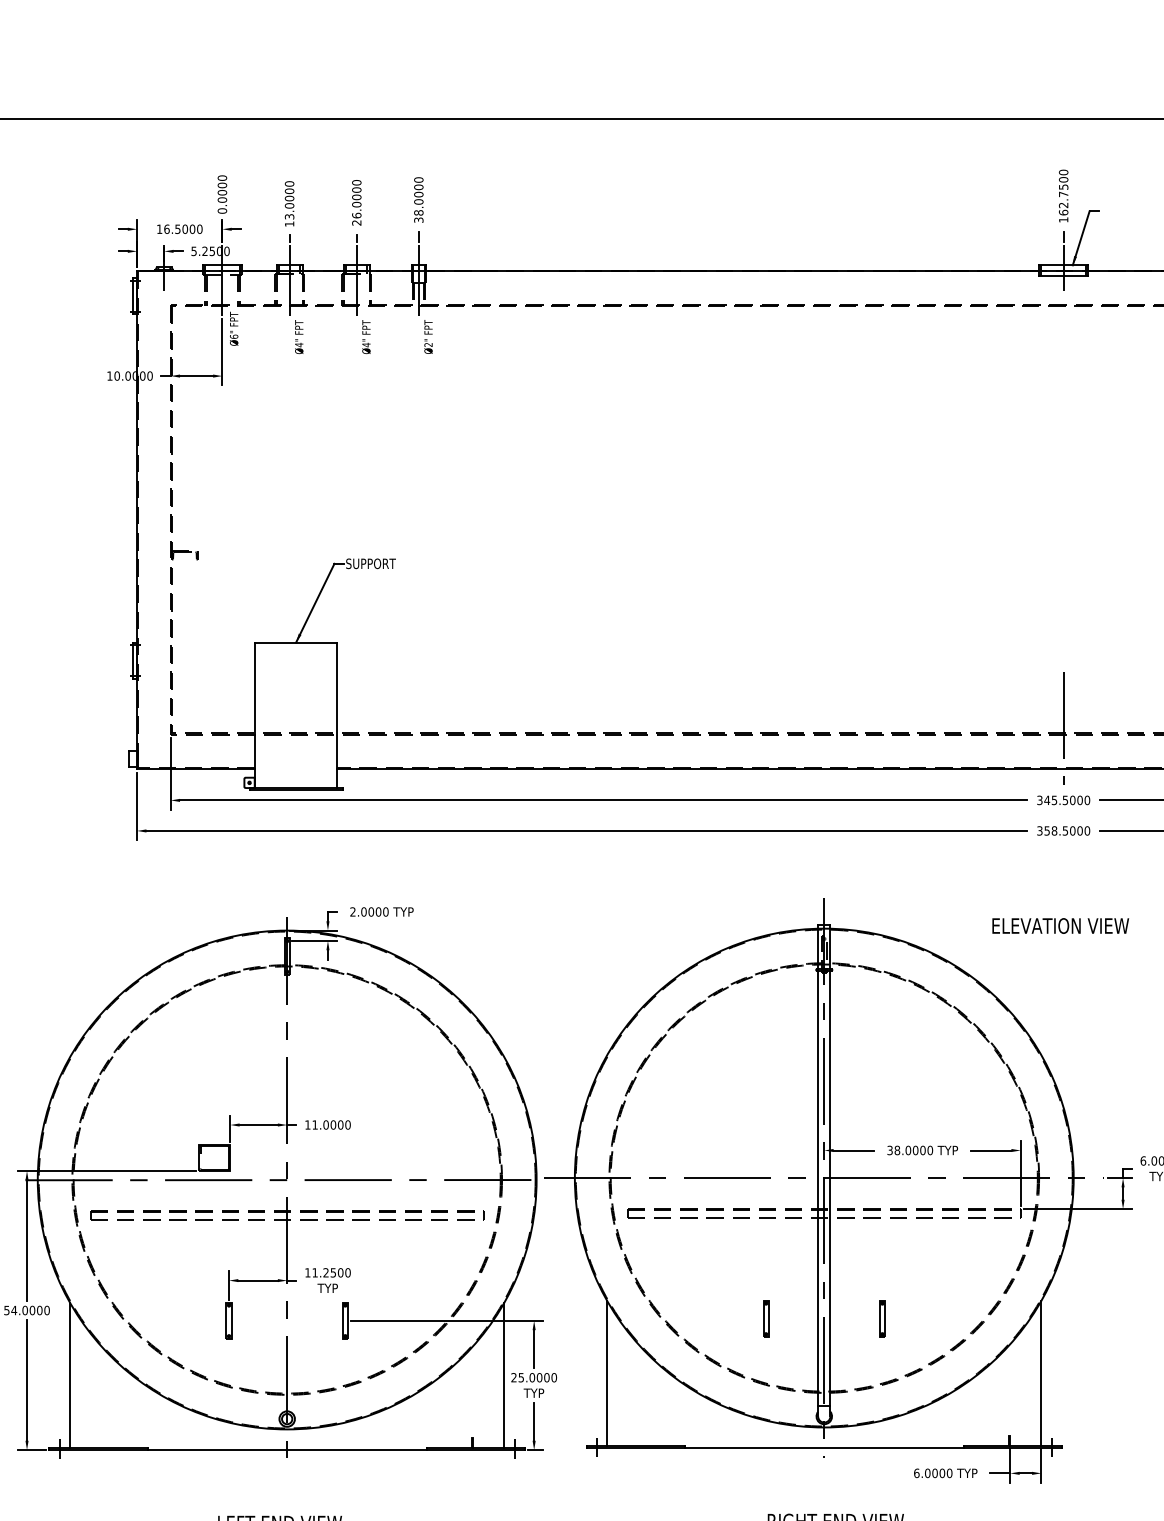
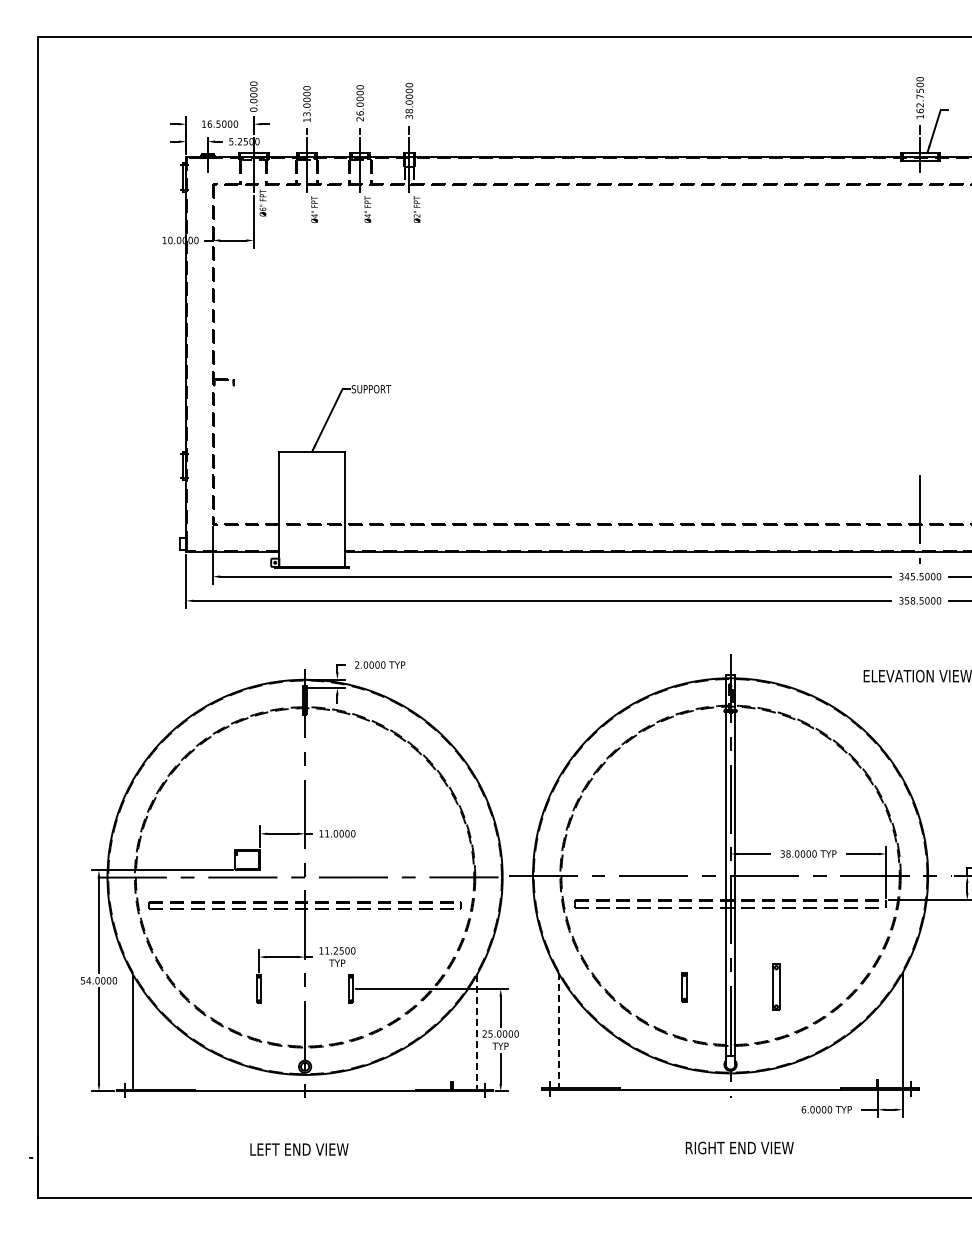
part: (882, 1319) -> (776, 987), size x1.6
line: (607, 1373) -> (558, 1030), solid -> dashed
line: (504, 1375) -> (477, 1032), solid -> dashed

